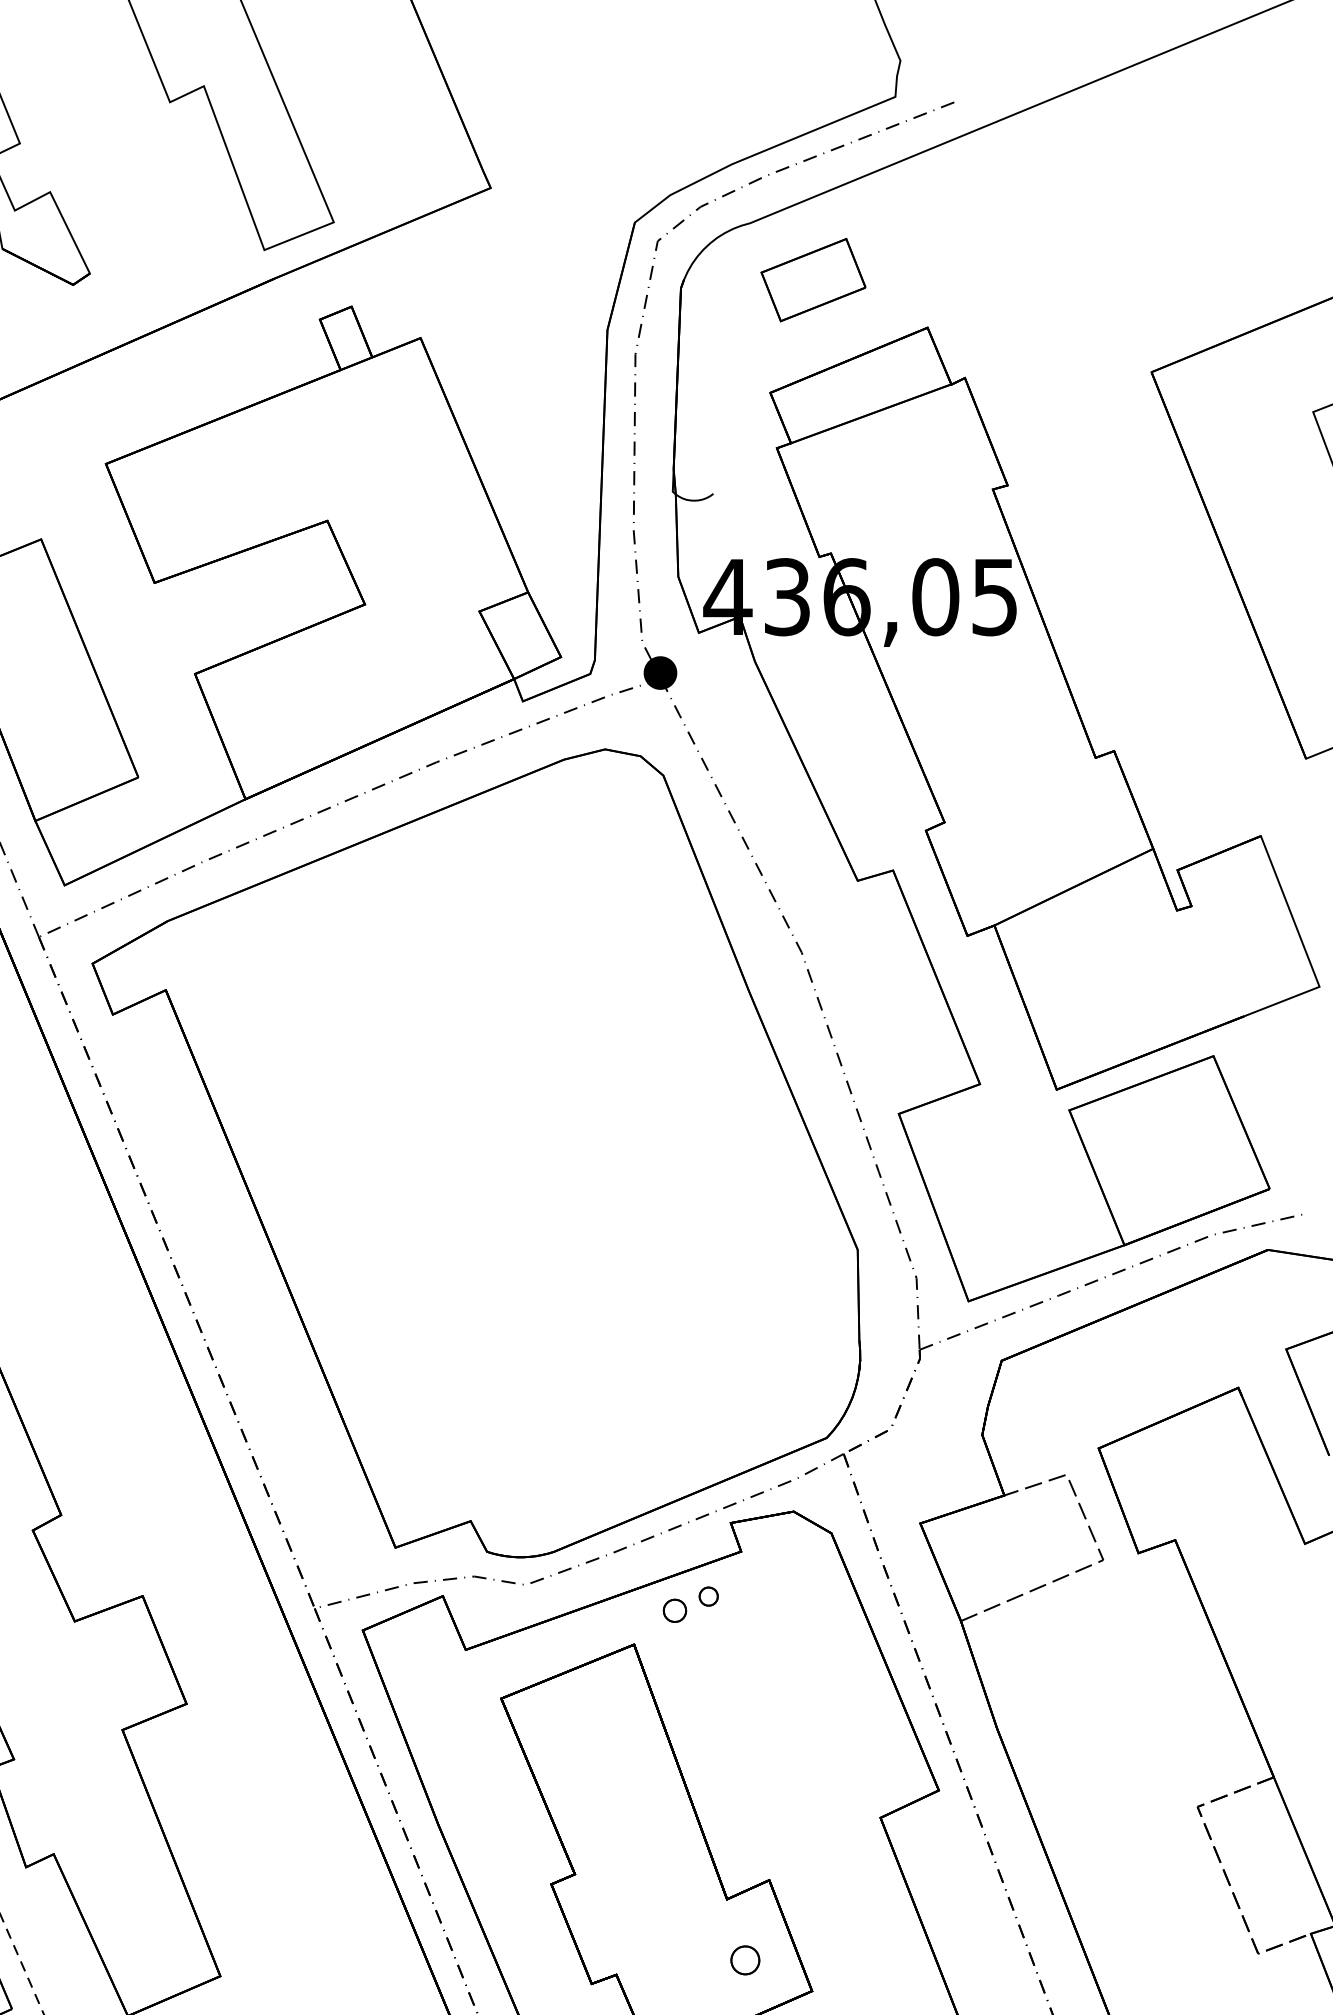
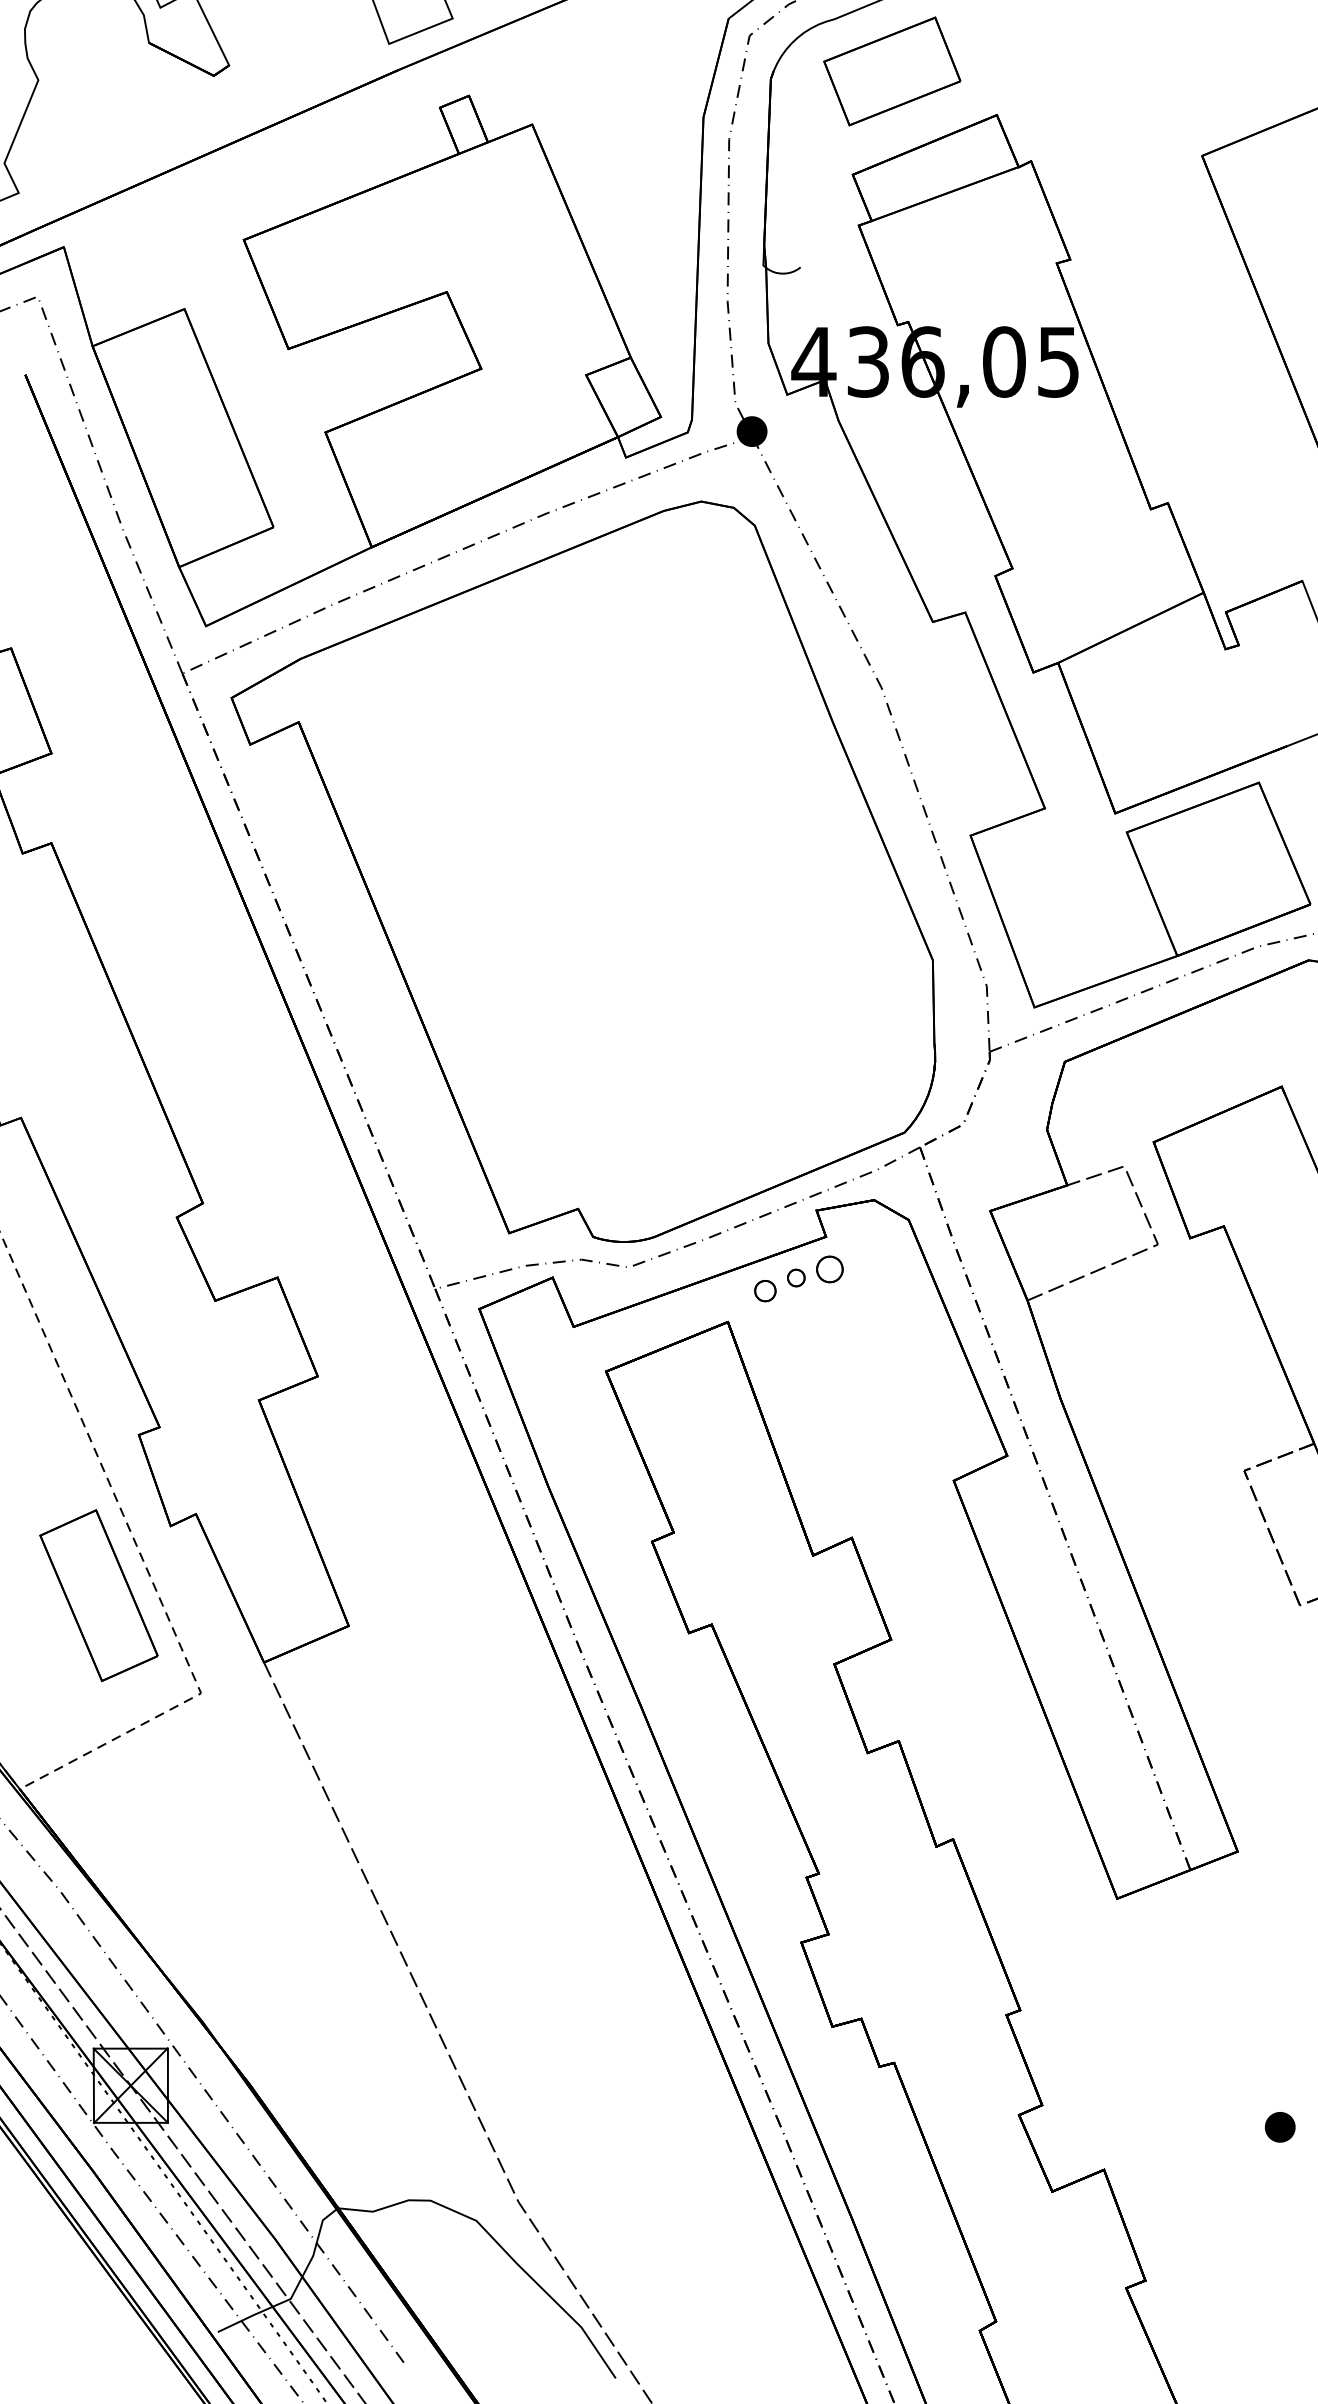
part: (813, 280) -> (892, 71), size x1.43
part: (744, 1960) -> (829, 1269), moved

